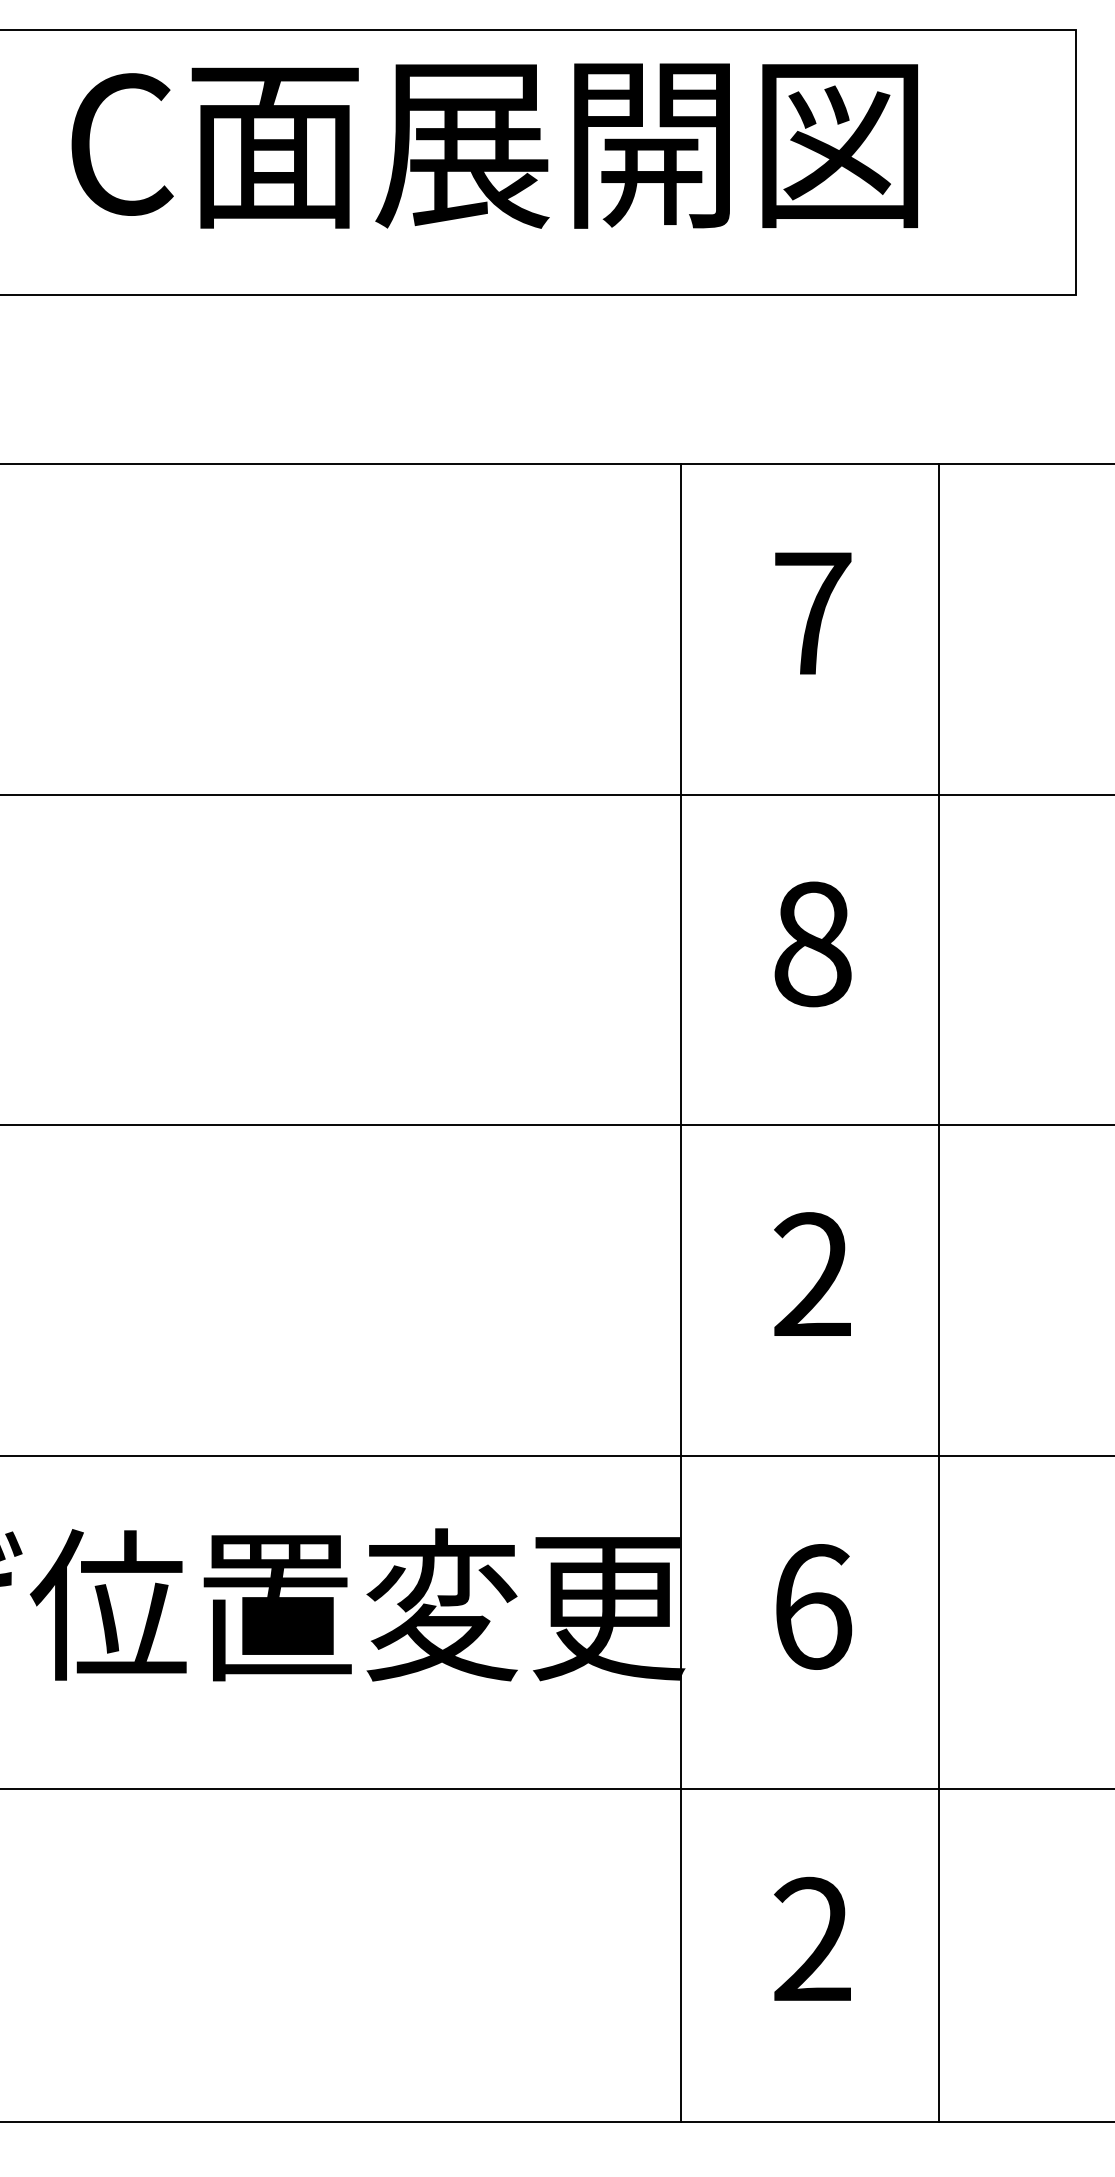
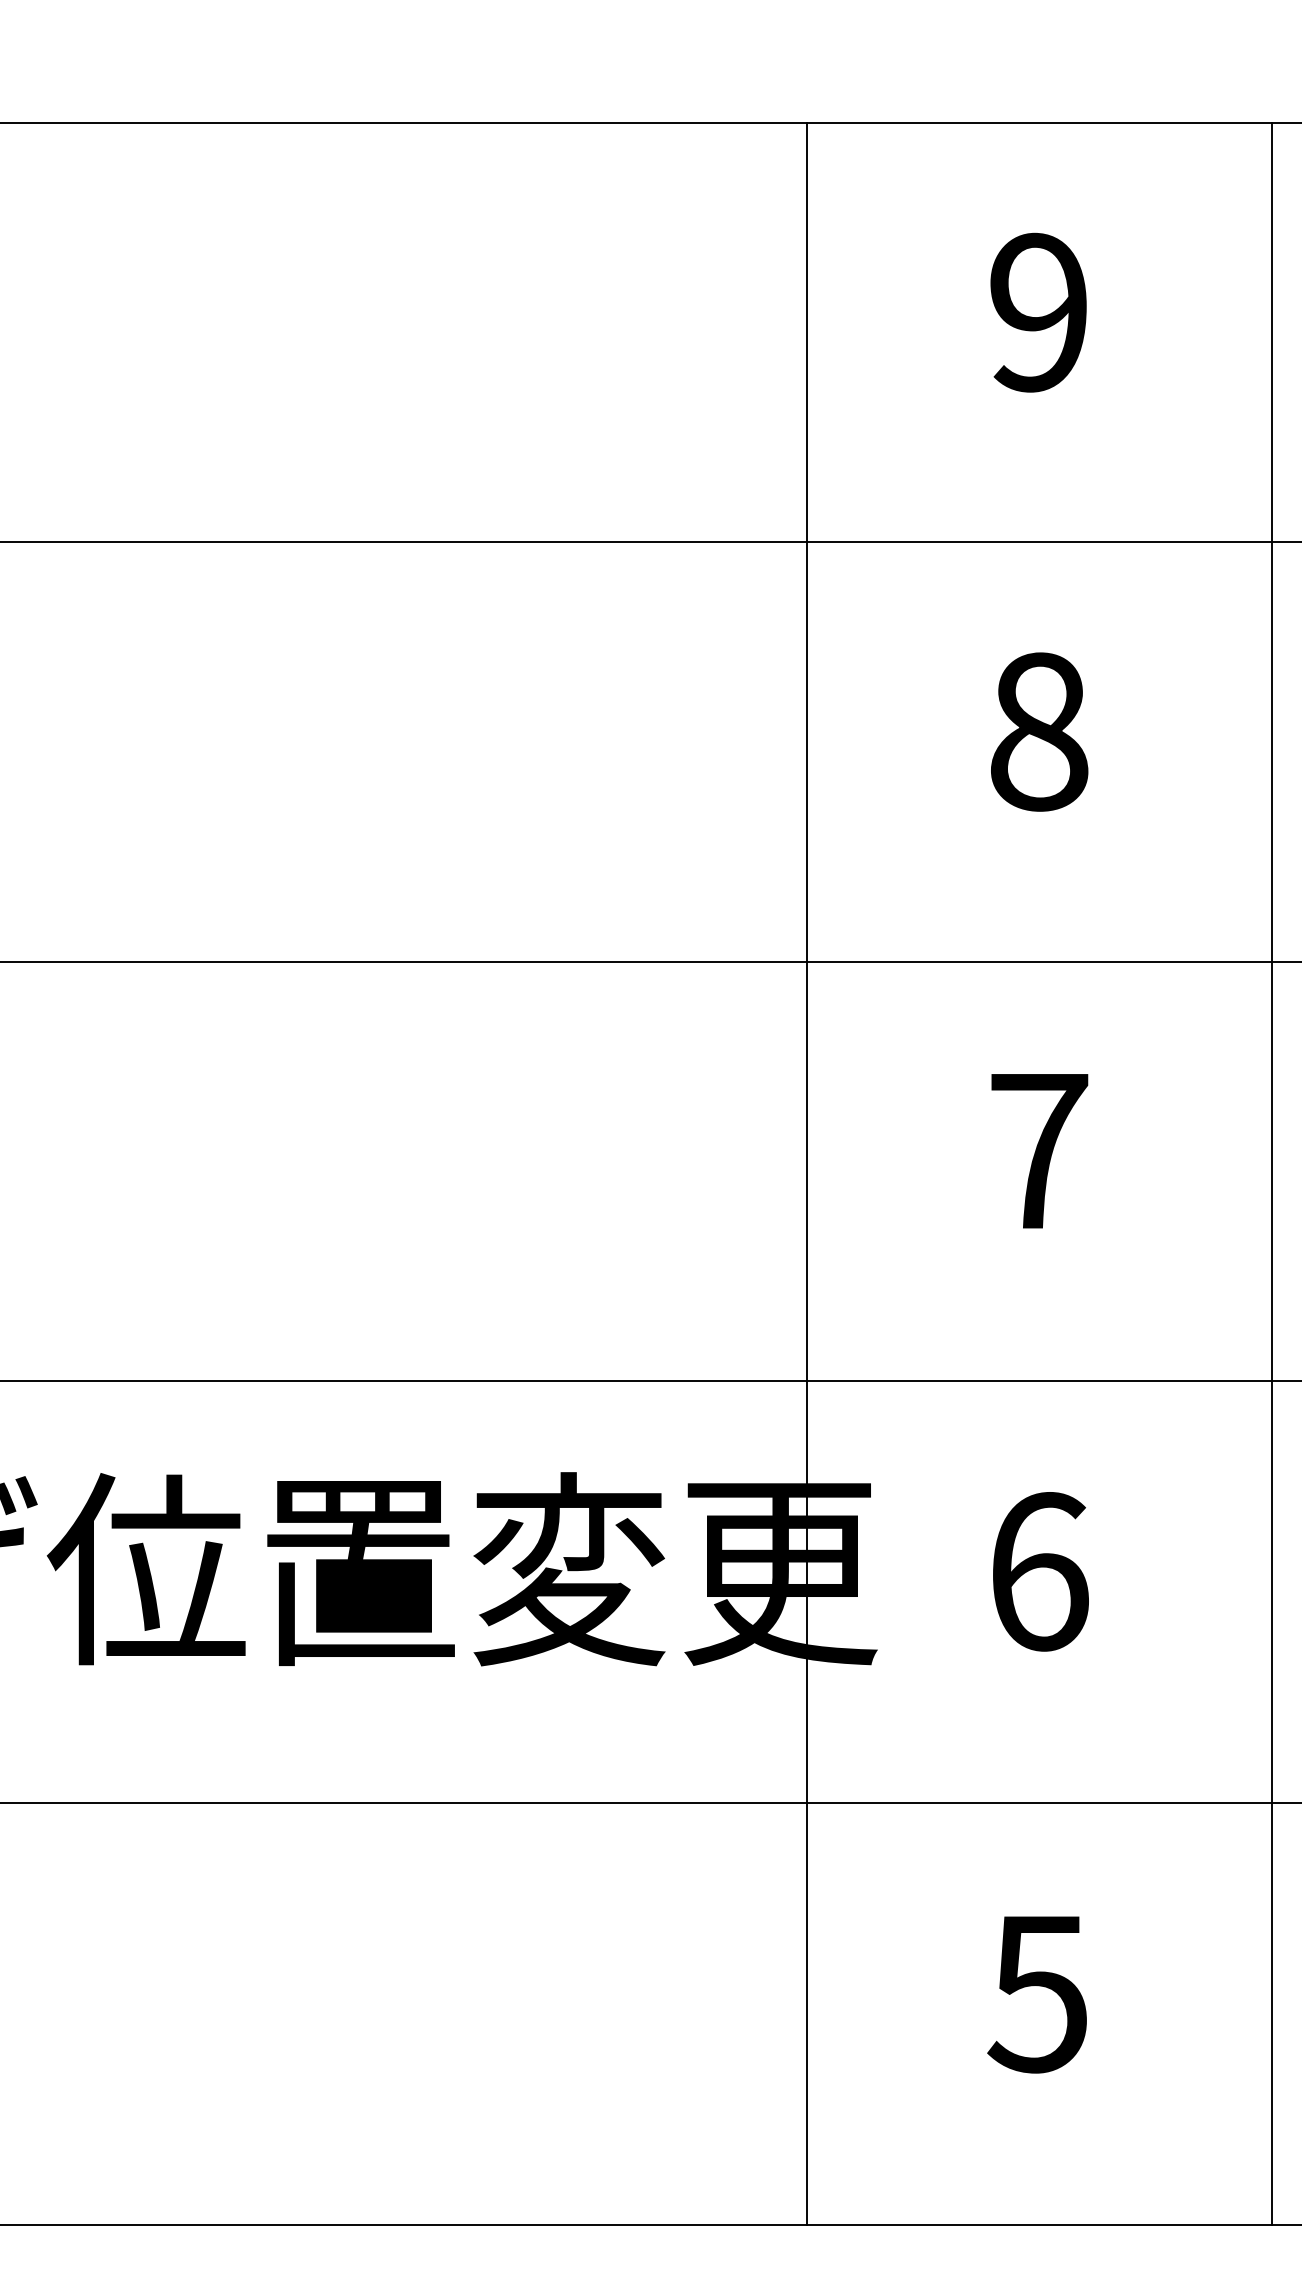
text: (812, 613) -> (1038, 312), 7 -> 9
text: (812, 1273) -> (1038, 1149), 2 -> 7
line: (938, 1292) -> (1271, 1173), moved
line: (680, 1293) -> (806, 1174), moved
text: (810, 1939) -> (1036, 1993), 2 -> 5

